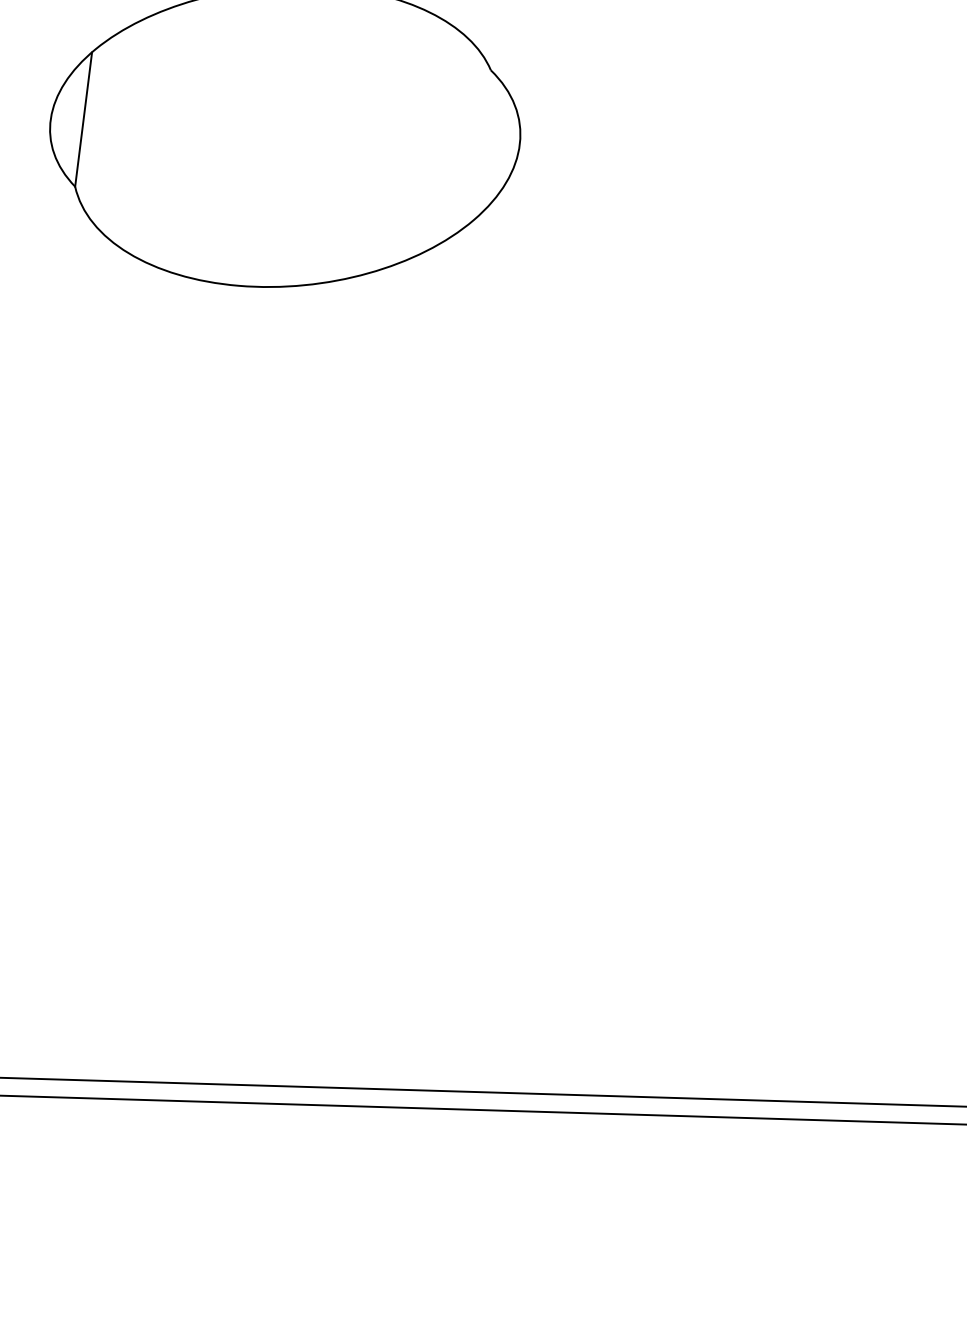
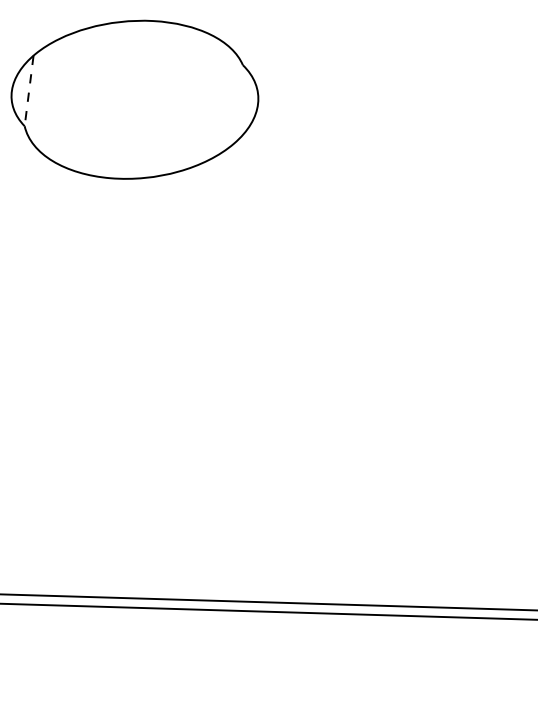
line: (84, 120) -> (29, 91), solid -> dashed

